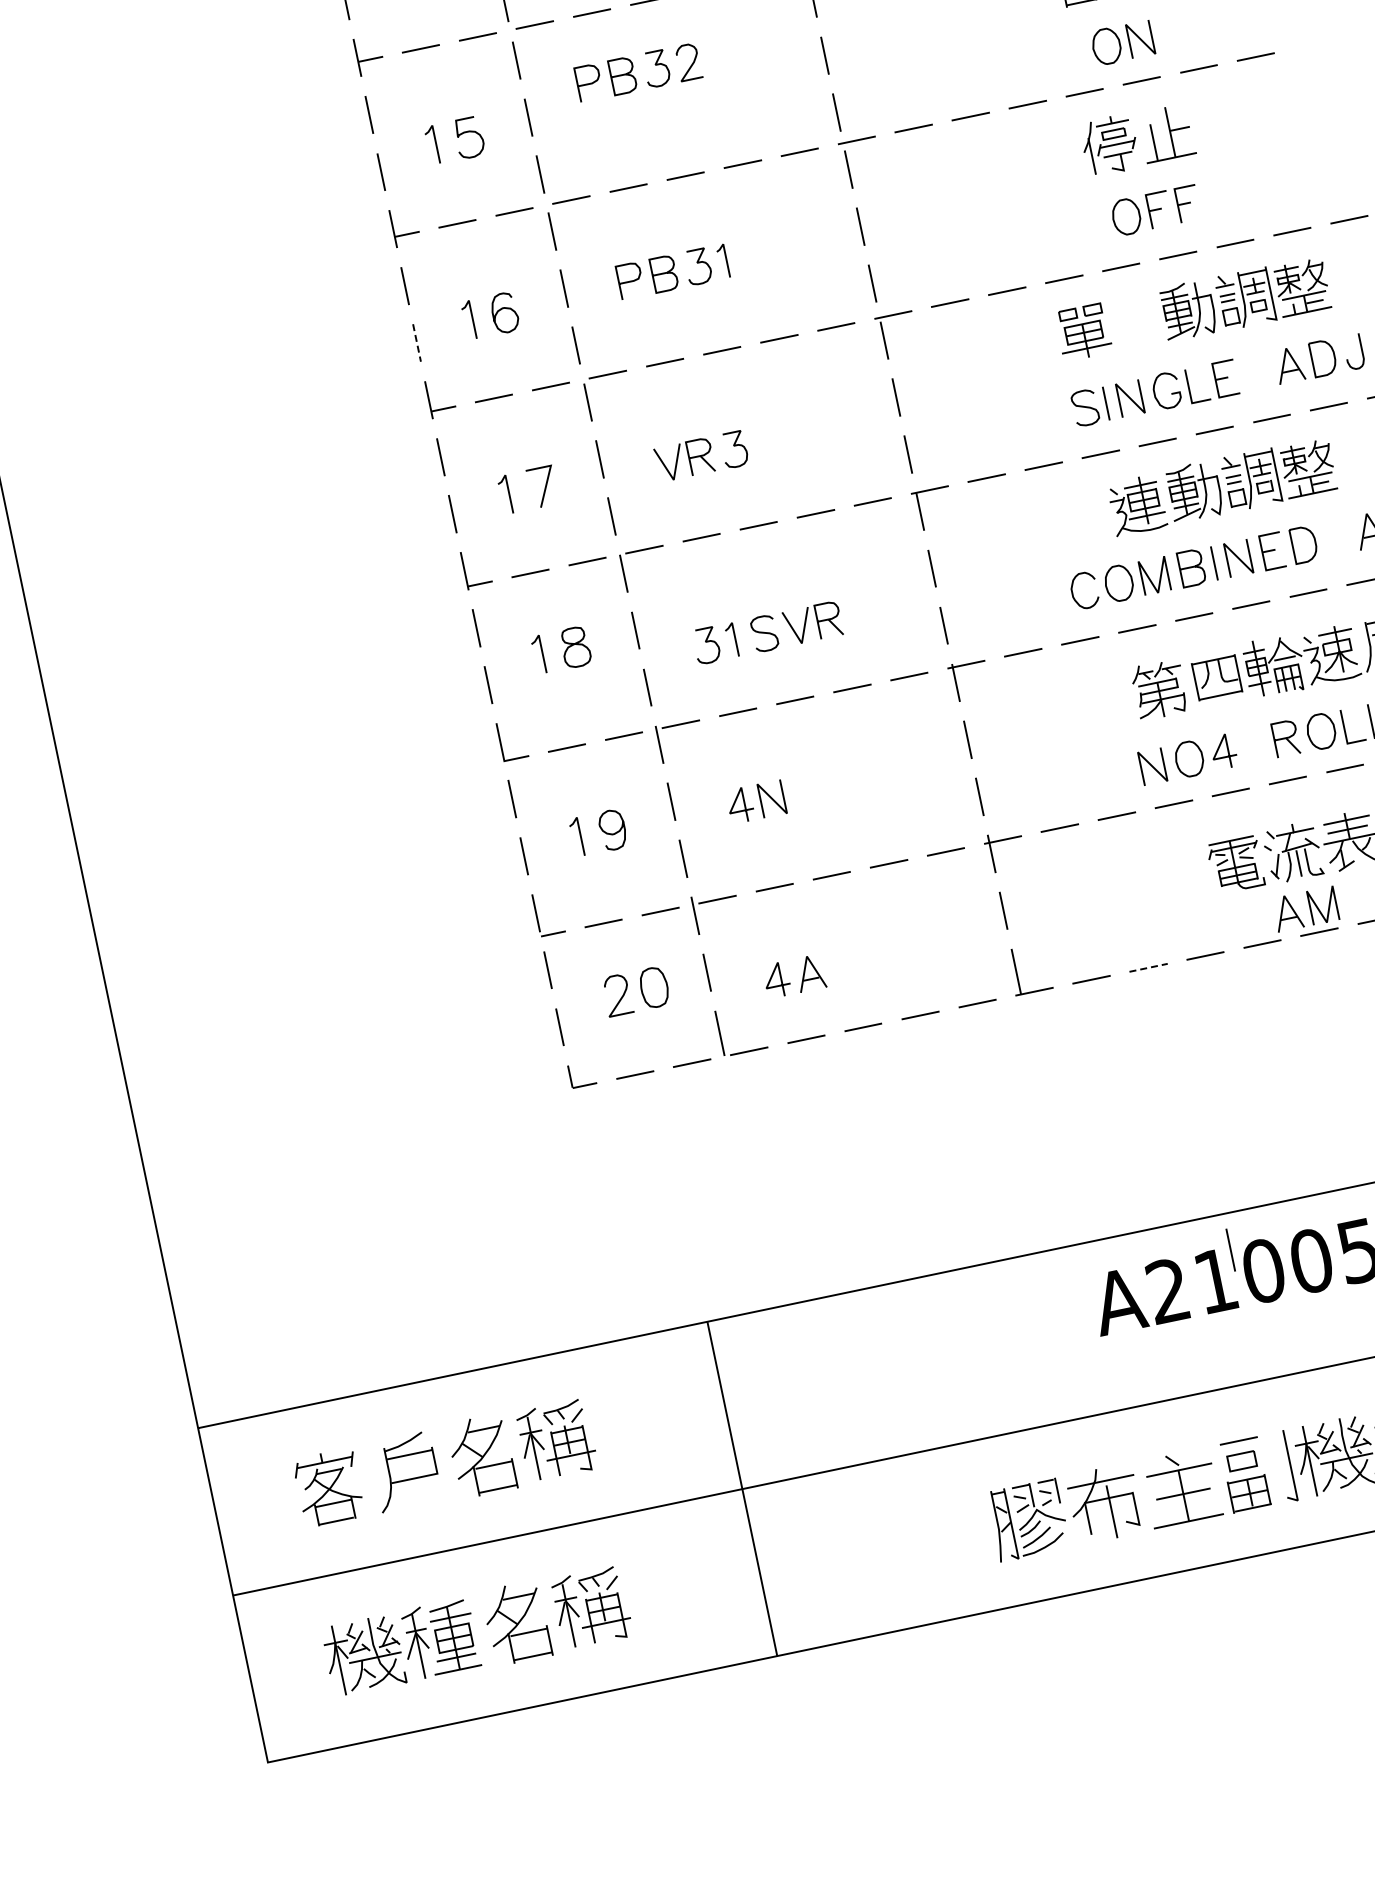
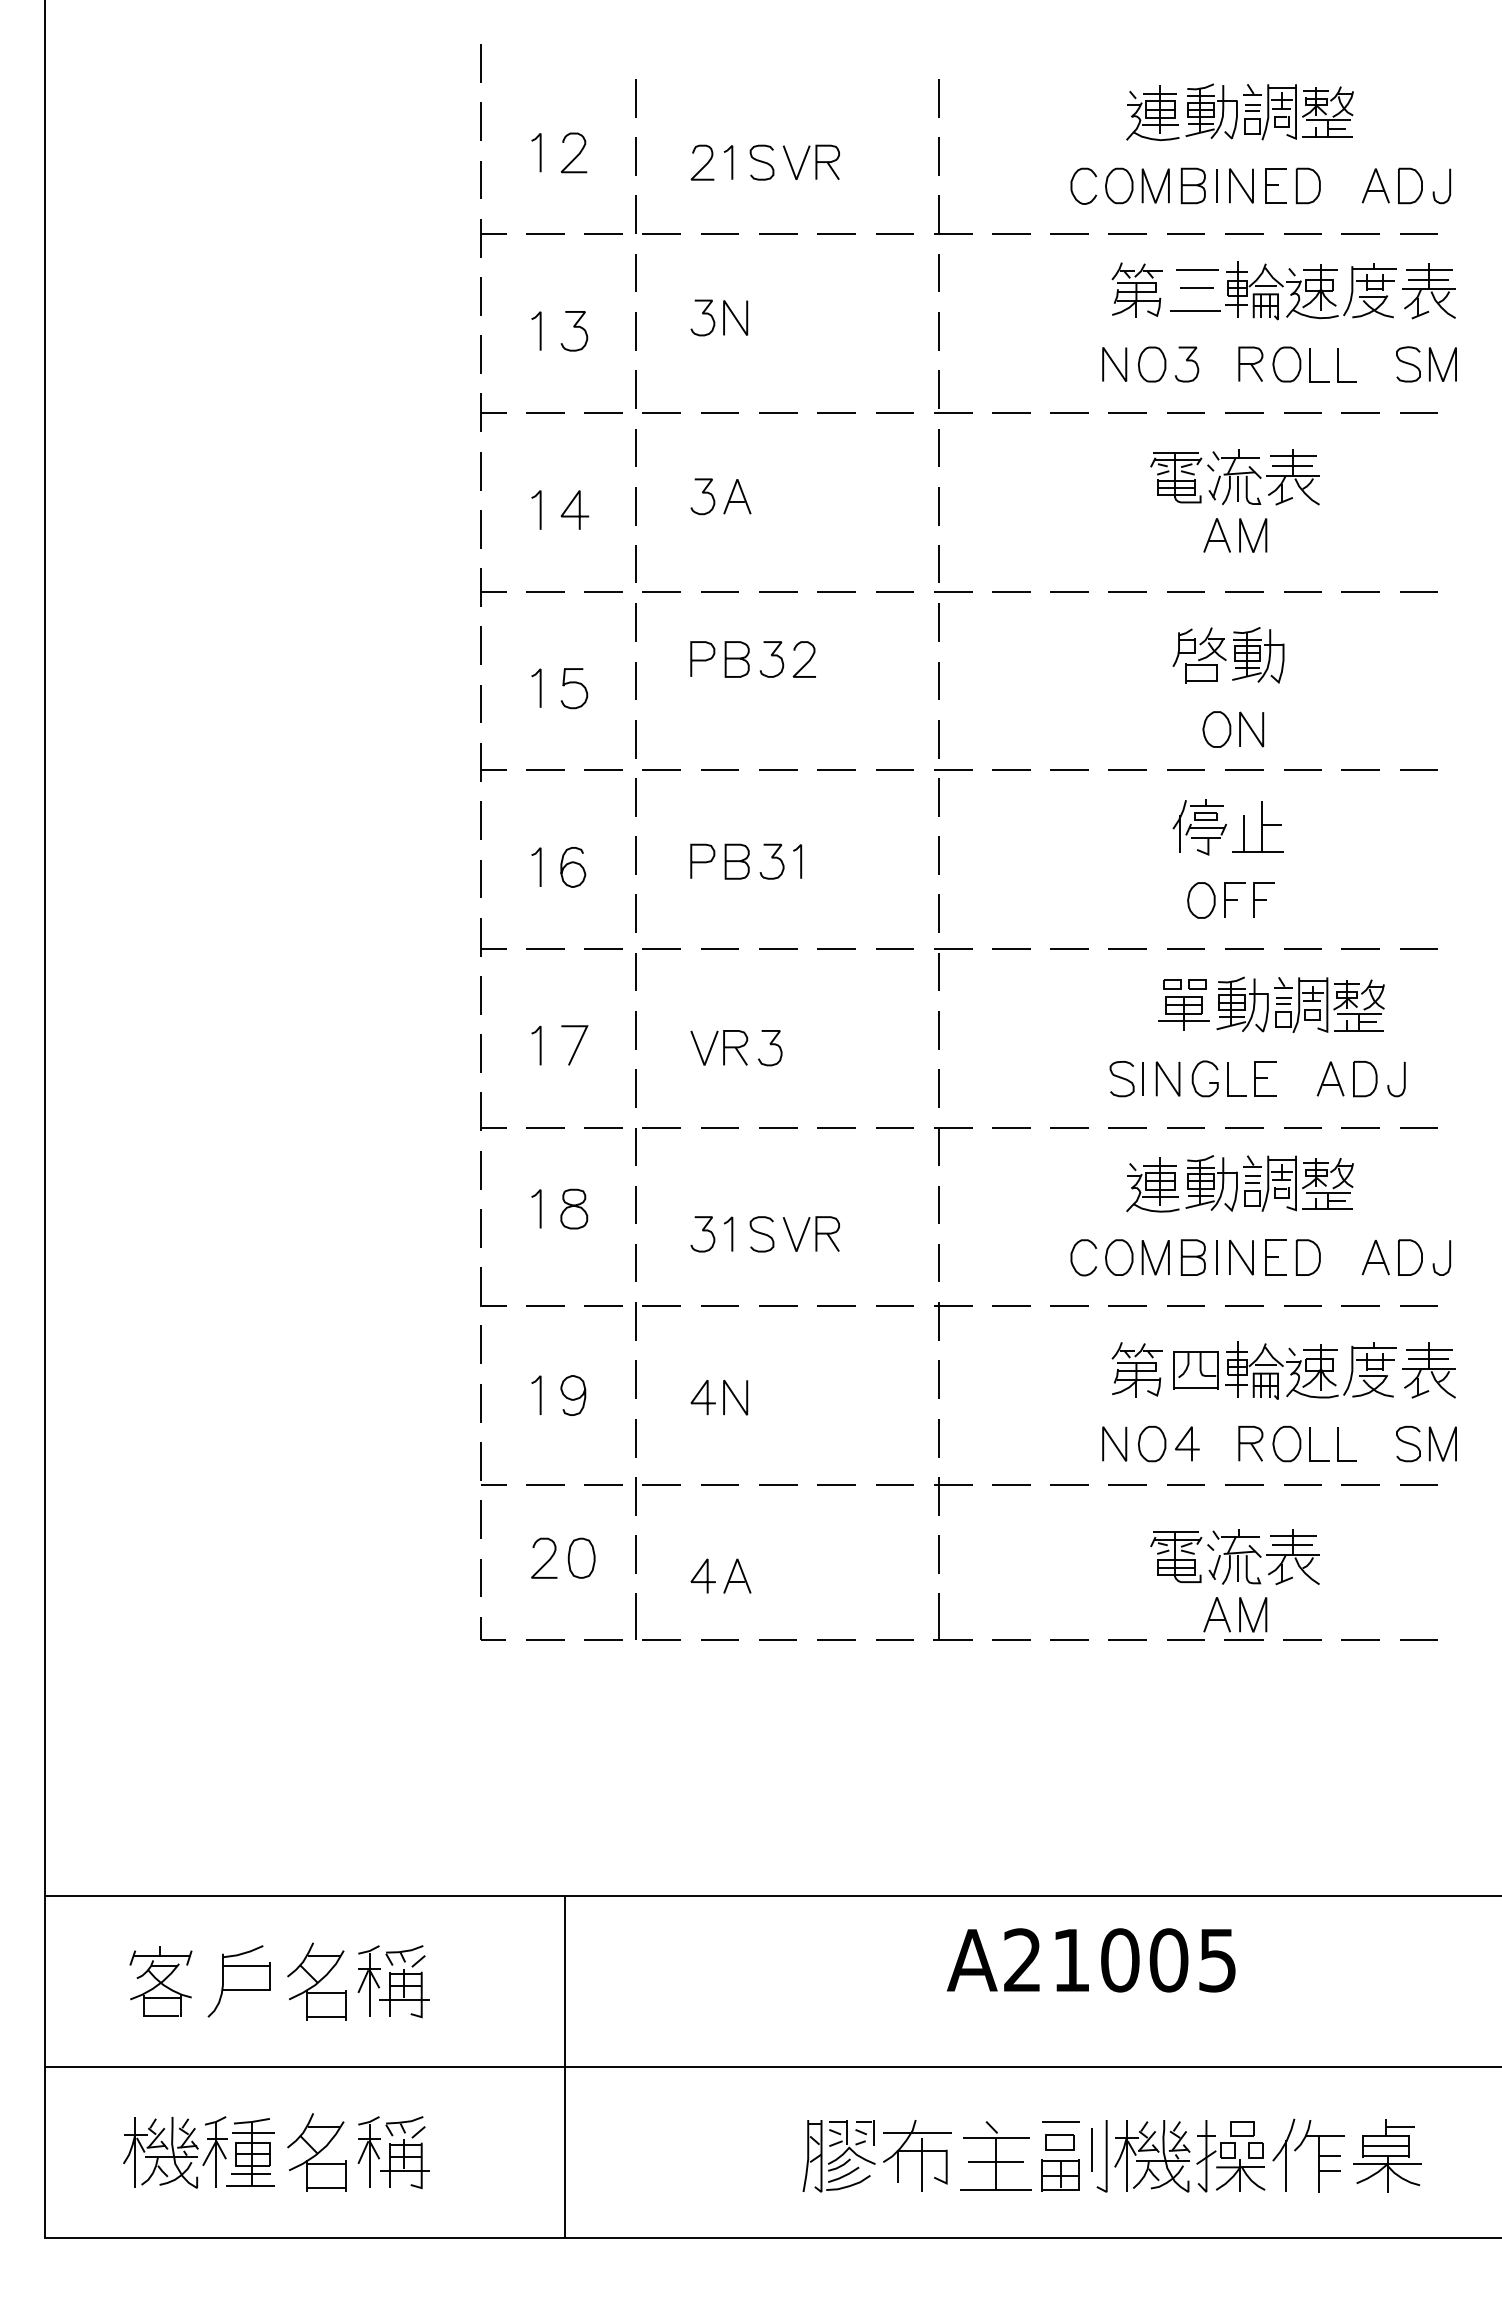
line: (1312, 44) -> (1418, 769), added
part: (1083, 332) -> (1183, 1004), moved
line: (417, 343) -> (481, 879), dashed -> solid
line: (1148, 968) -> (1069, 1640), dashed -> solid
line: (1229, 1249) -> (1091, 2149), moved

